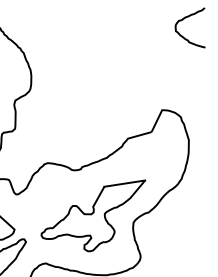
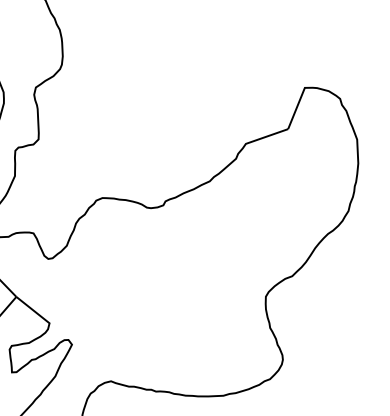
part: (92, 215) -> (190, 288), removed

